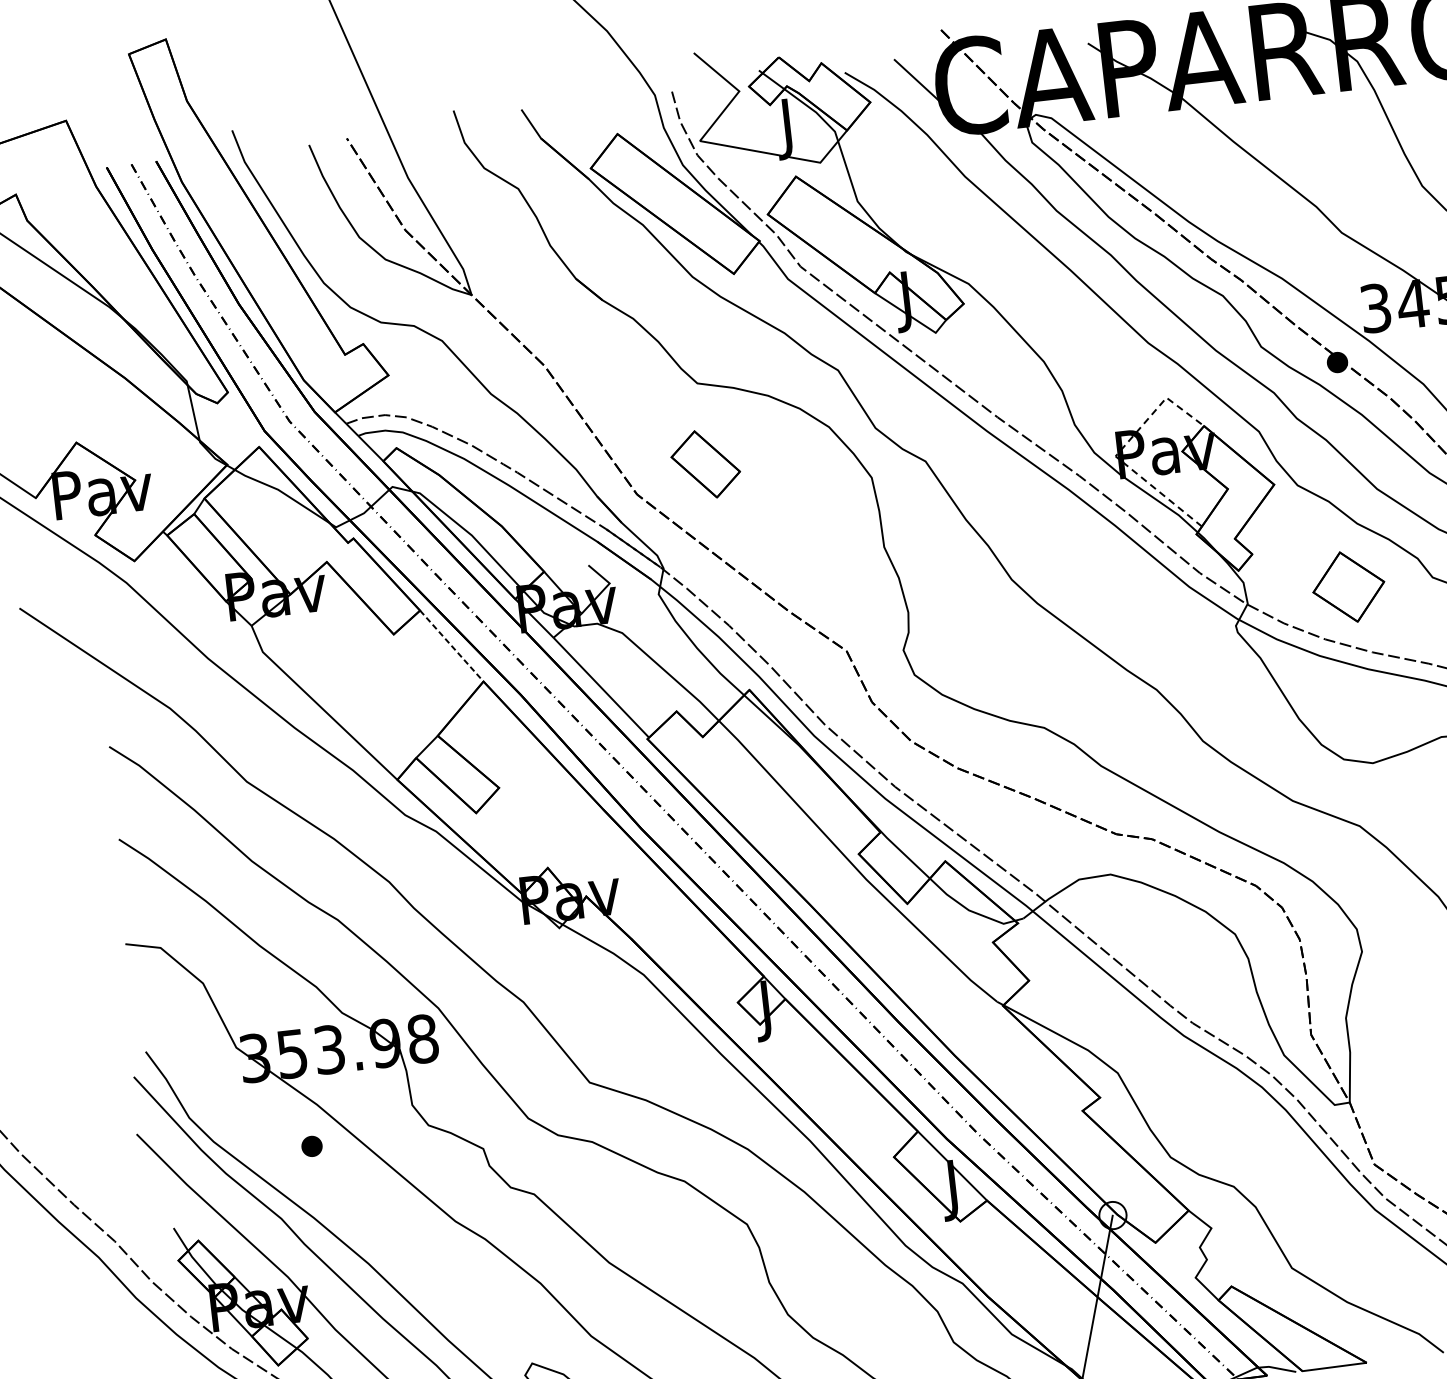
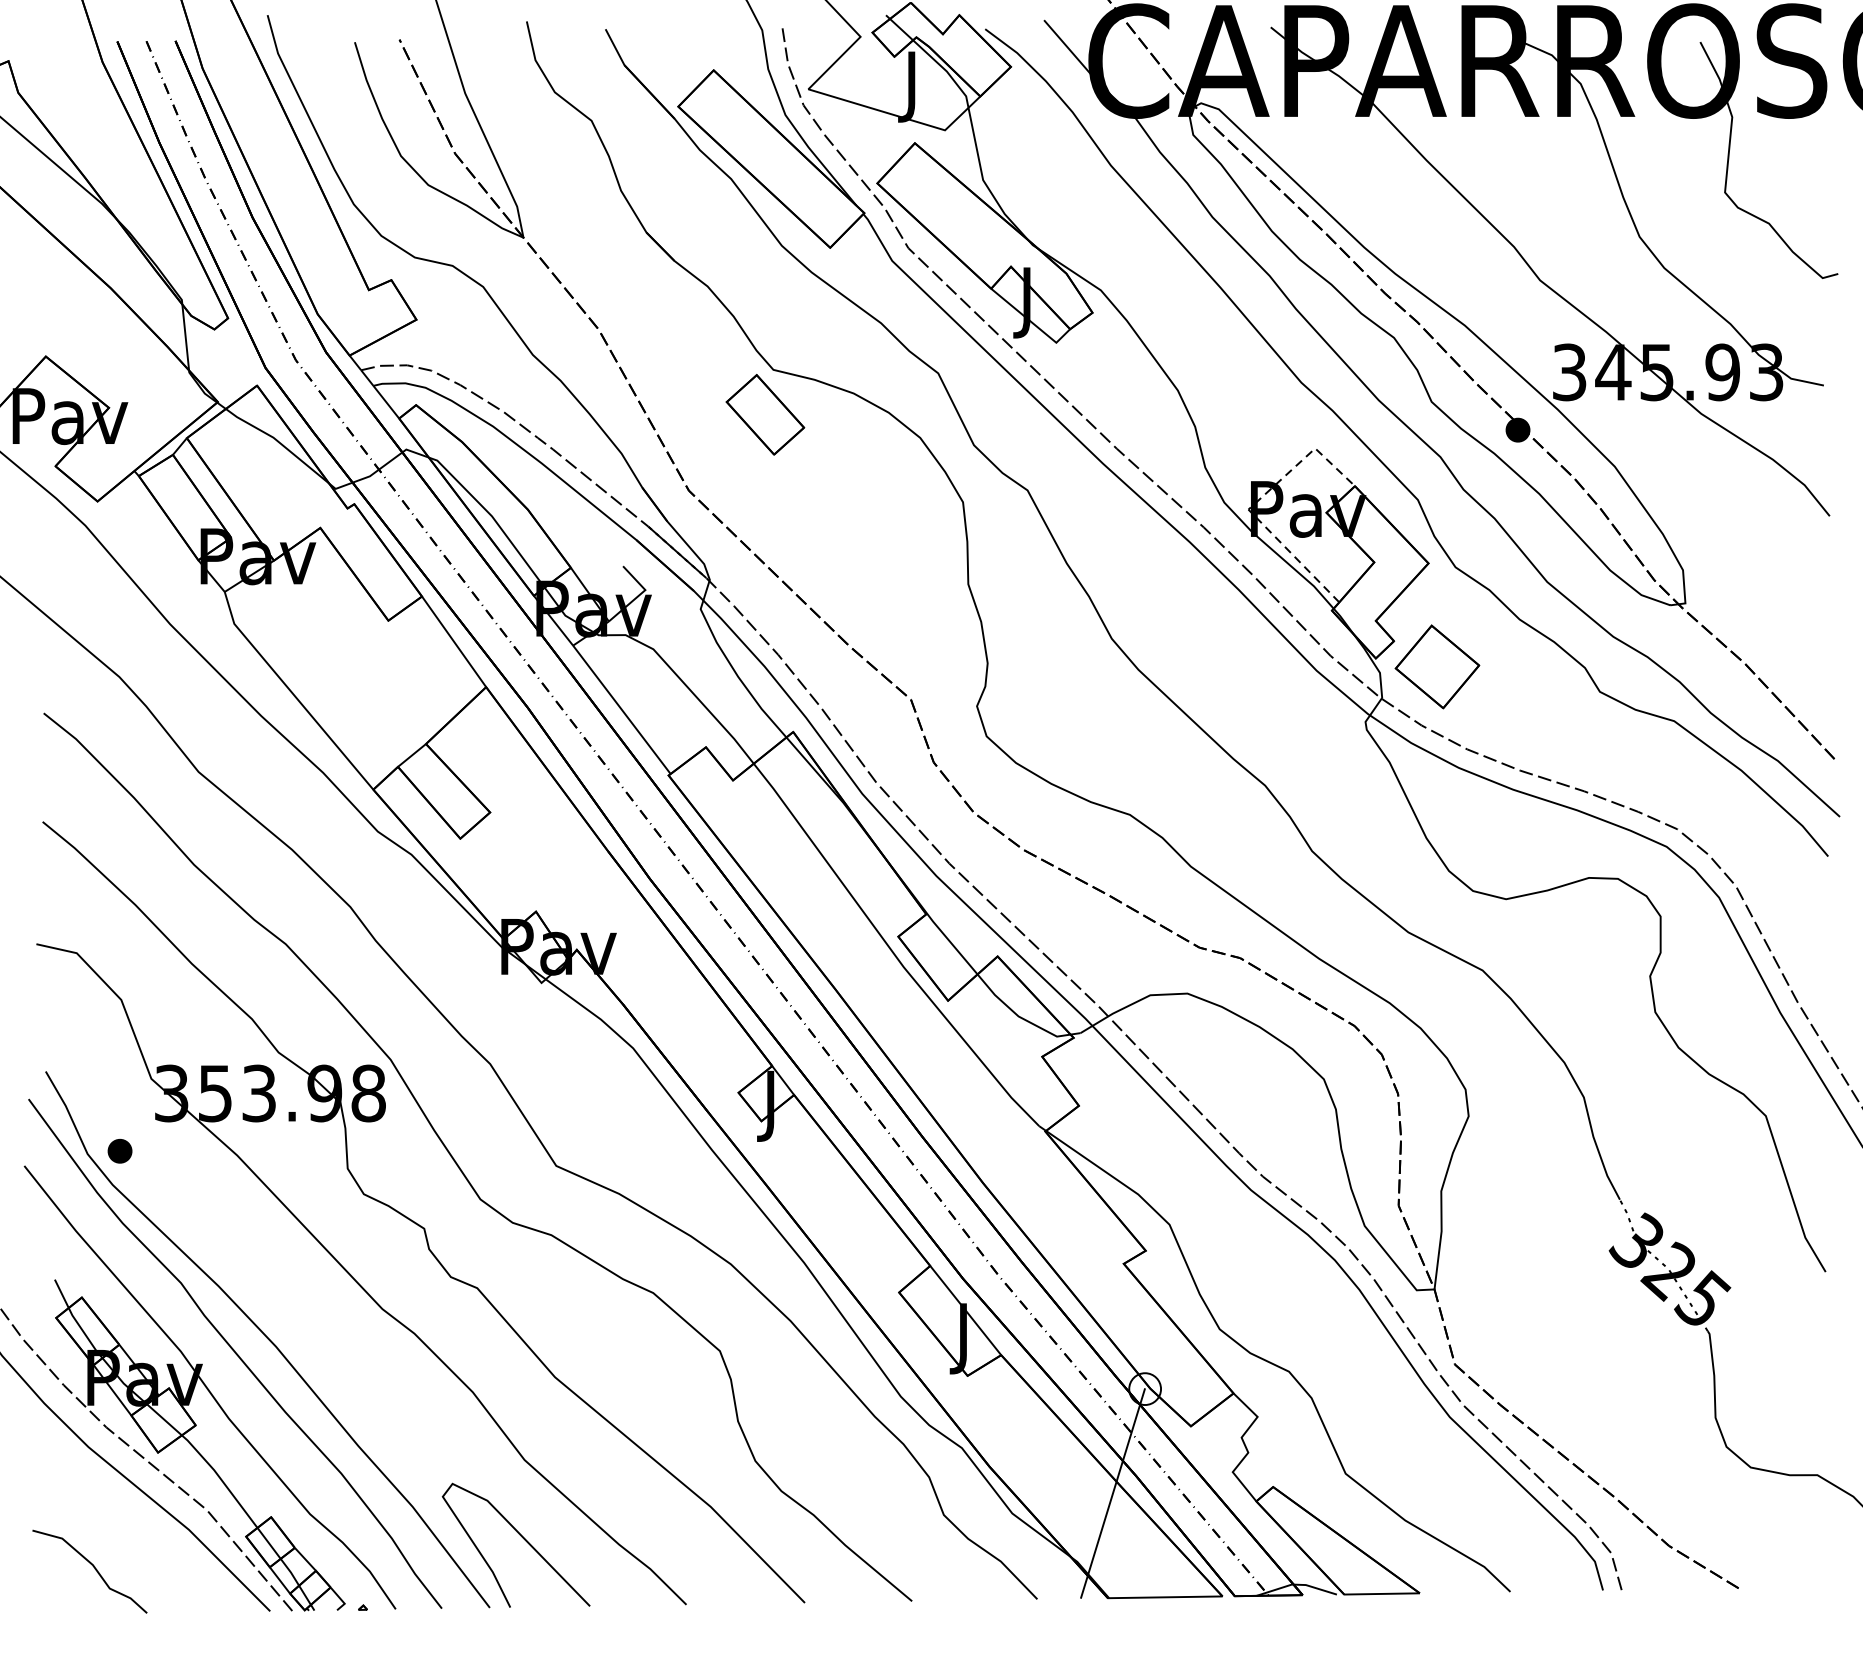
part: (705, 464) -> (765, 414), moved
part: (1348, 586) -> (1437, 666), moved
line: (452, 645) -> (454, 641), dashed -> solid
part: (311, 1146) -> (119, 1151), moved

